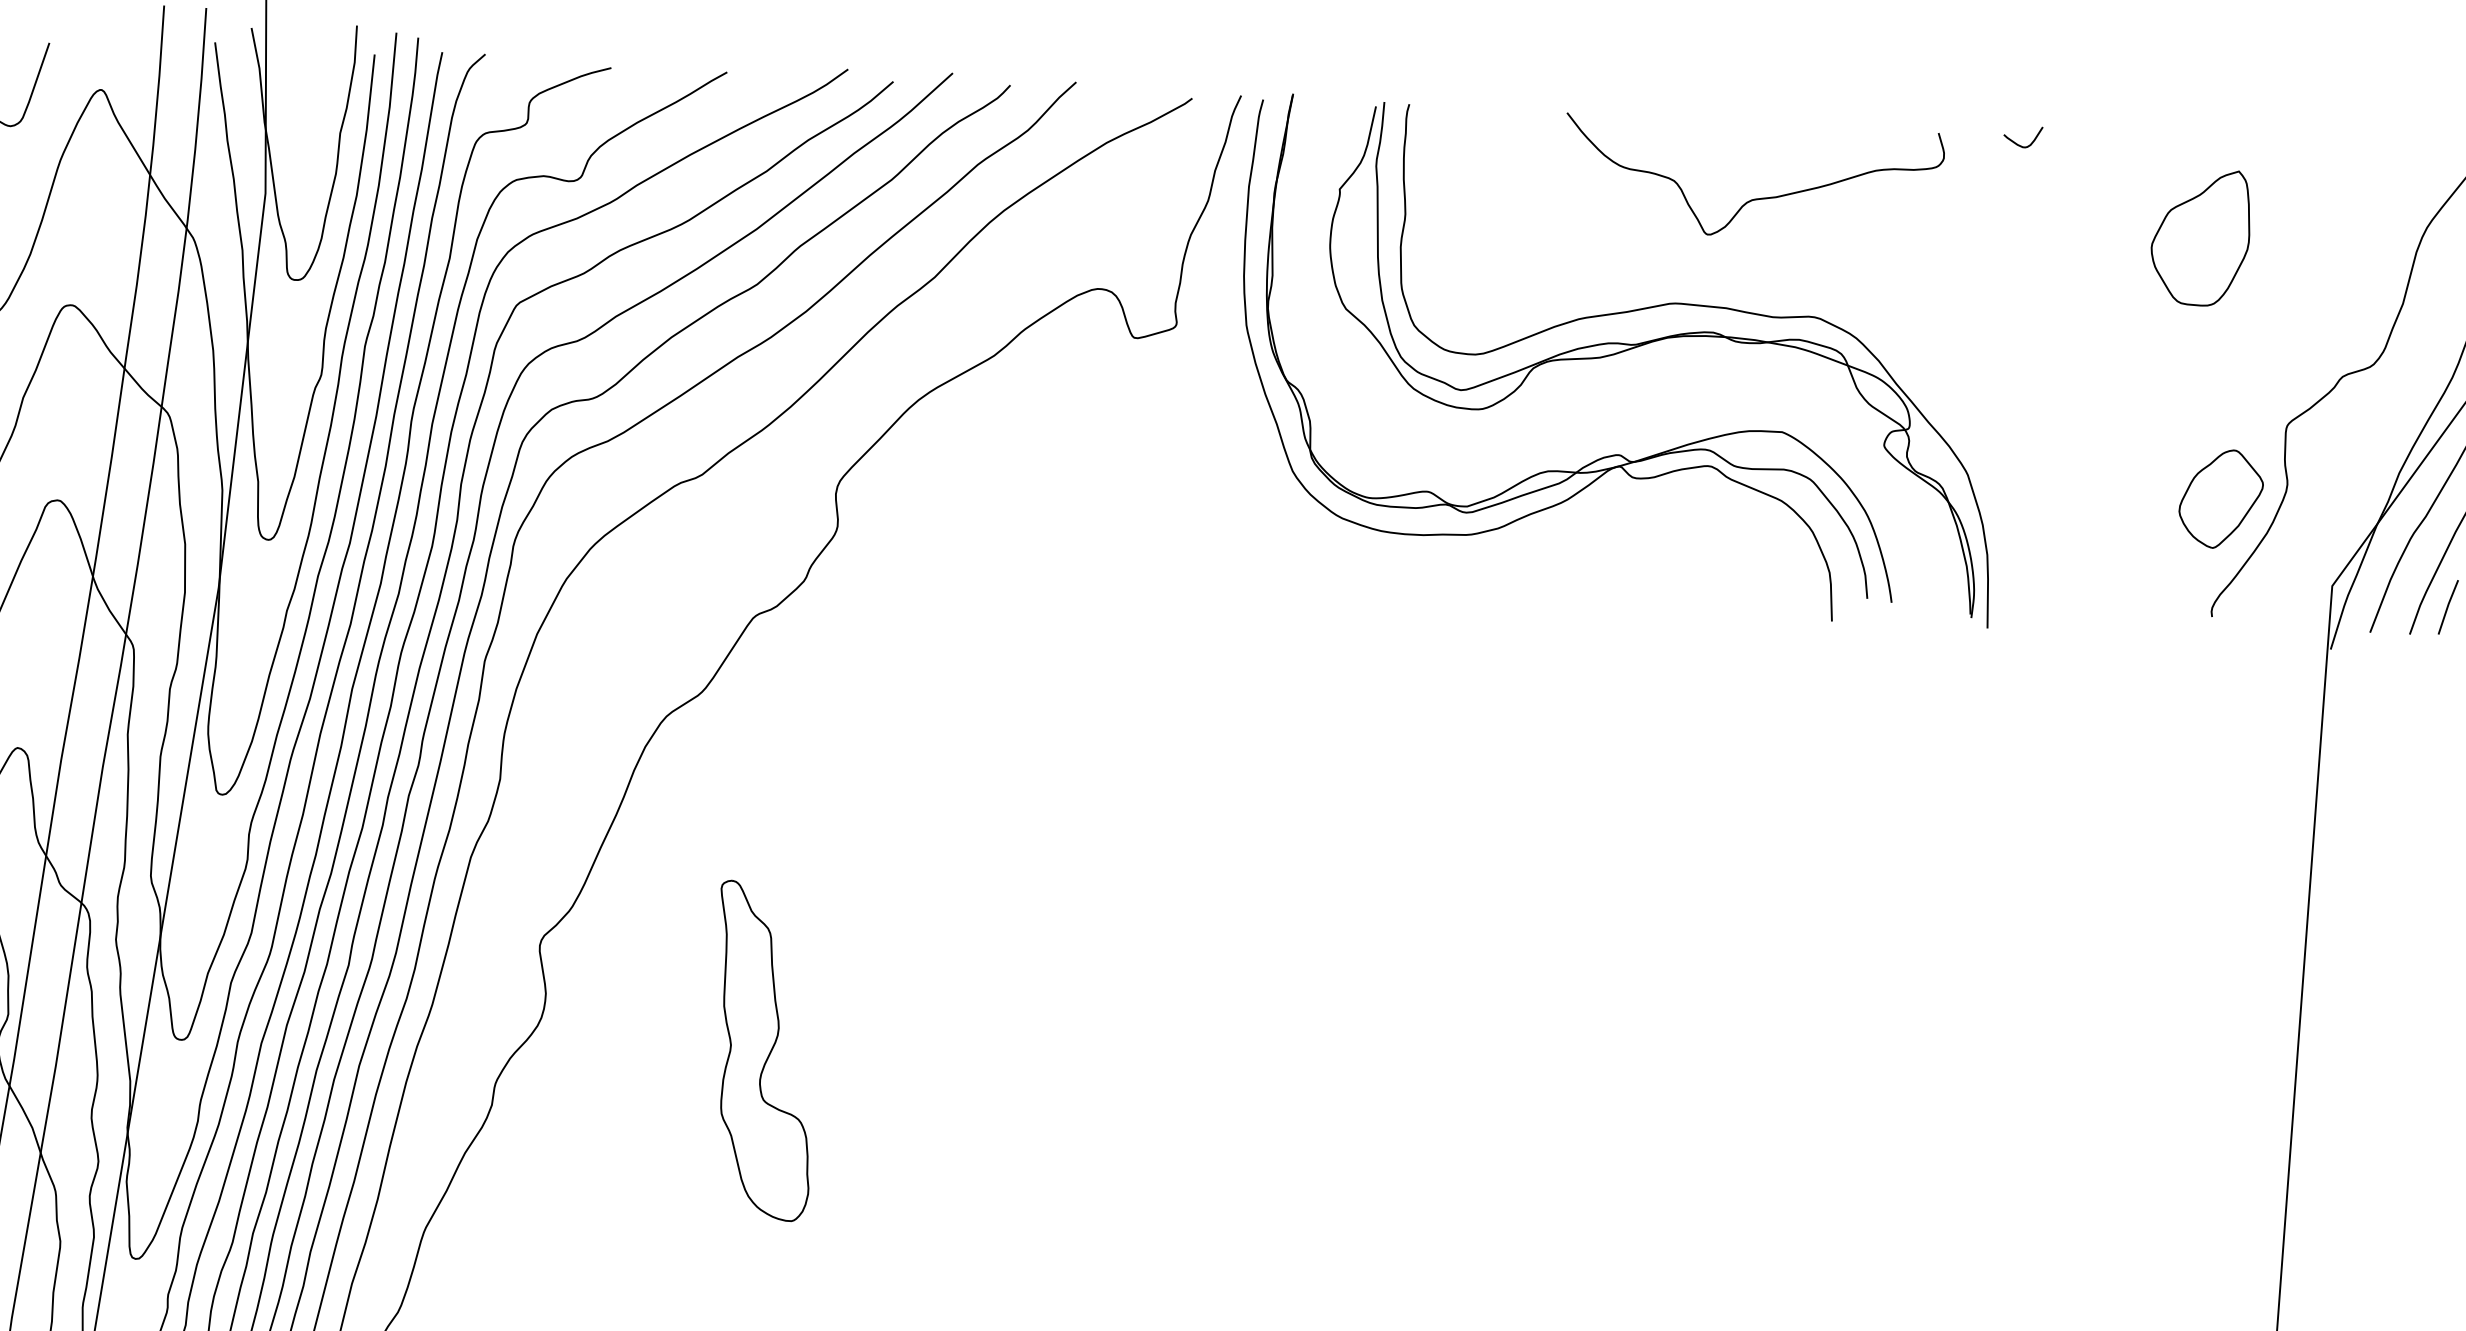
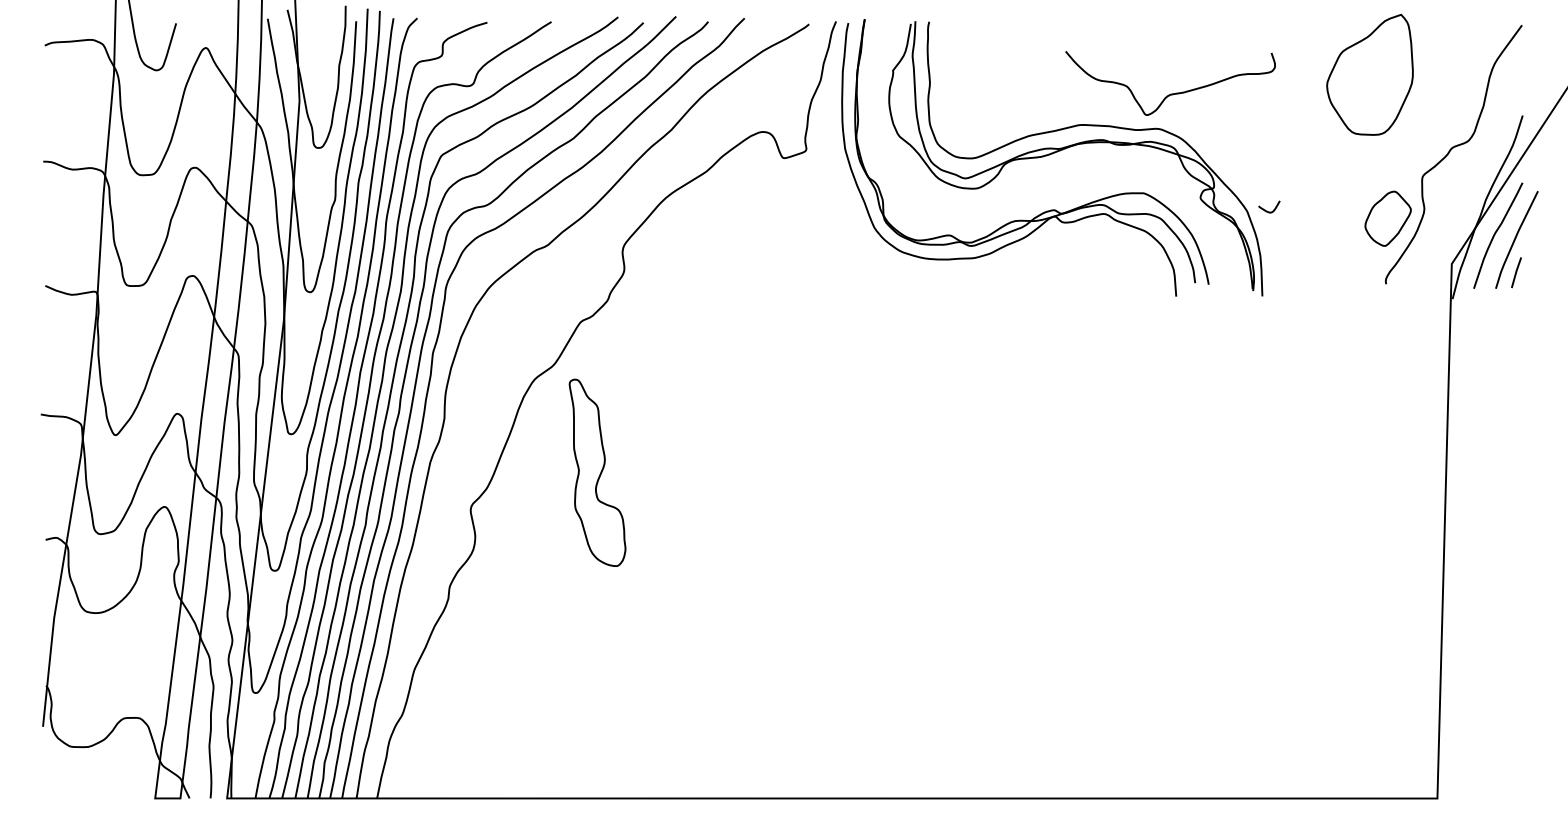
curve: (2019, 143) -> (1267, 210), moved
curve: (1752, 197) -> (1170, 93), moved
part: (2199, 236) -> (1369, 74), size x1.6
part: (764, 1050) -> (597, 472), moved

